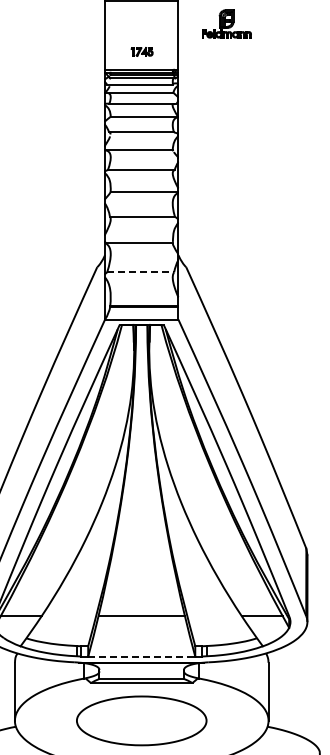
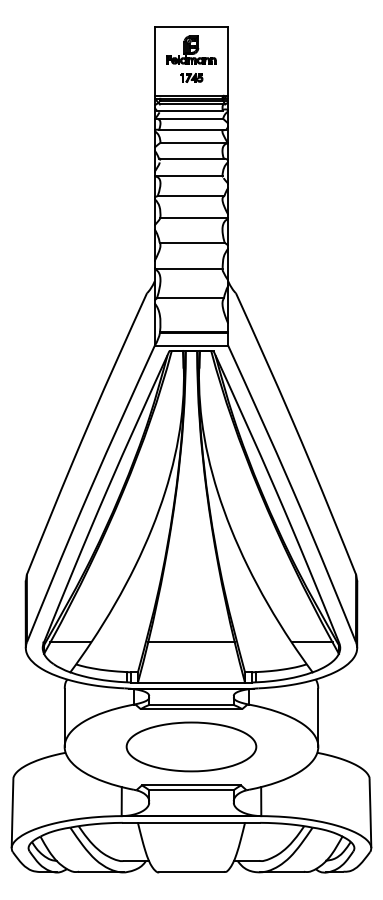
part: (226, 23) -> (191, 49), moved
line: (140, 272) -> (190, 298), dashed -> solid
line: (141, 656) -> (191, 682), dashed -> solid

